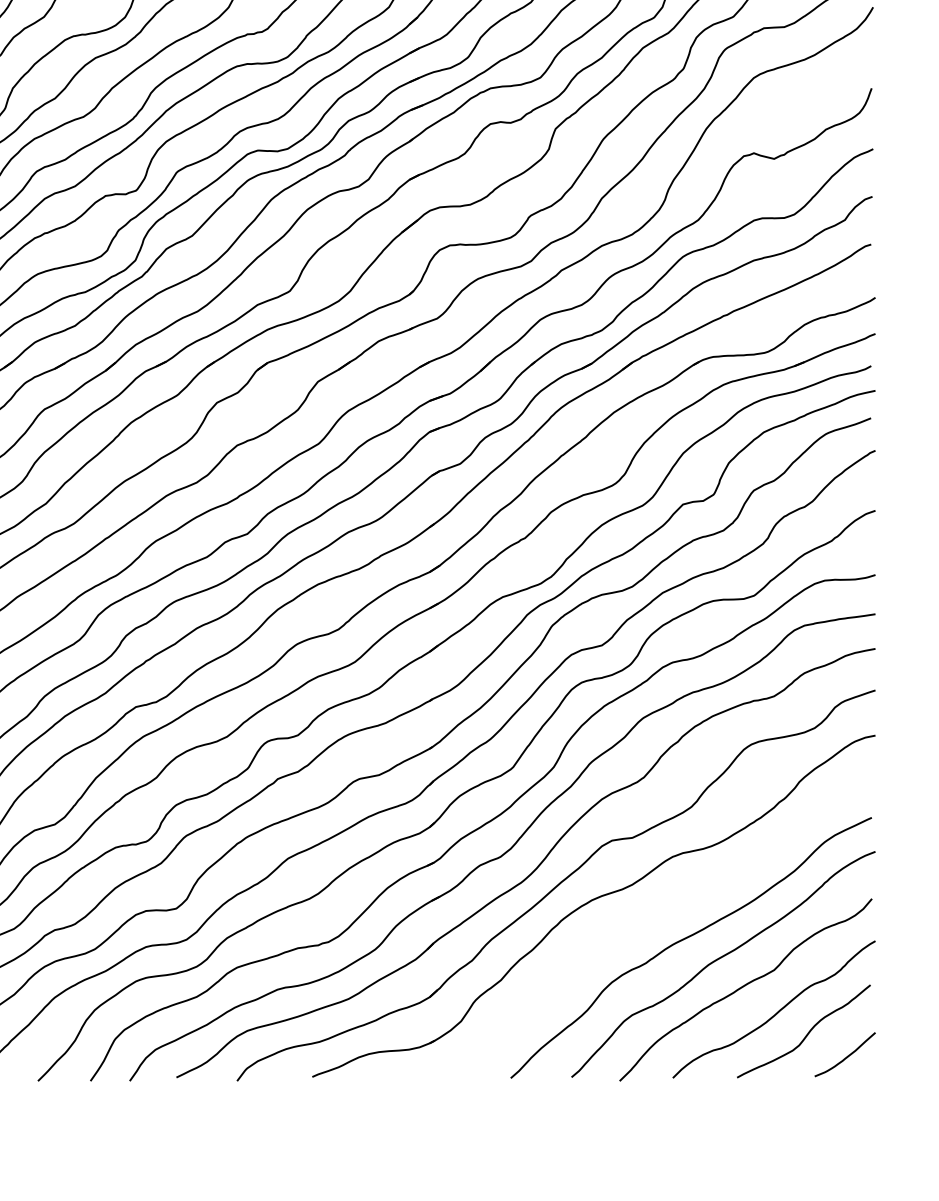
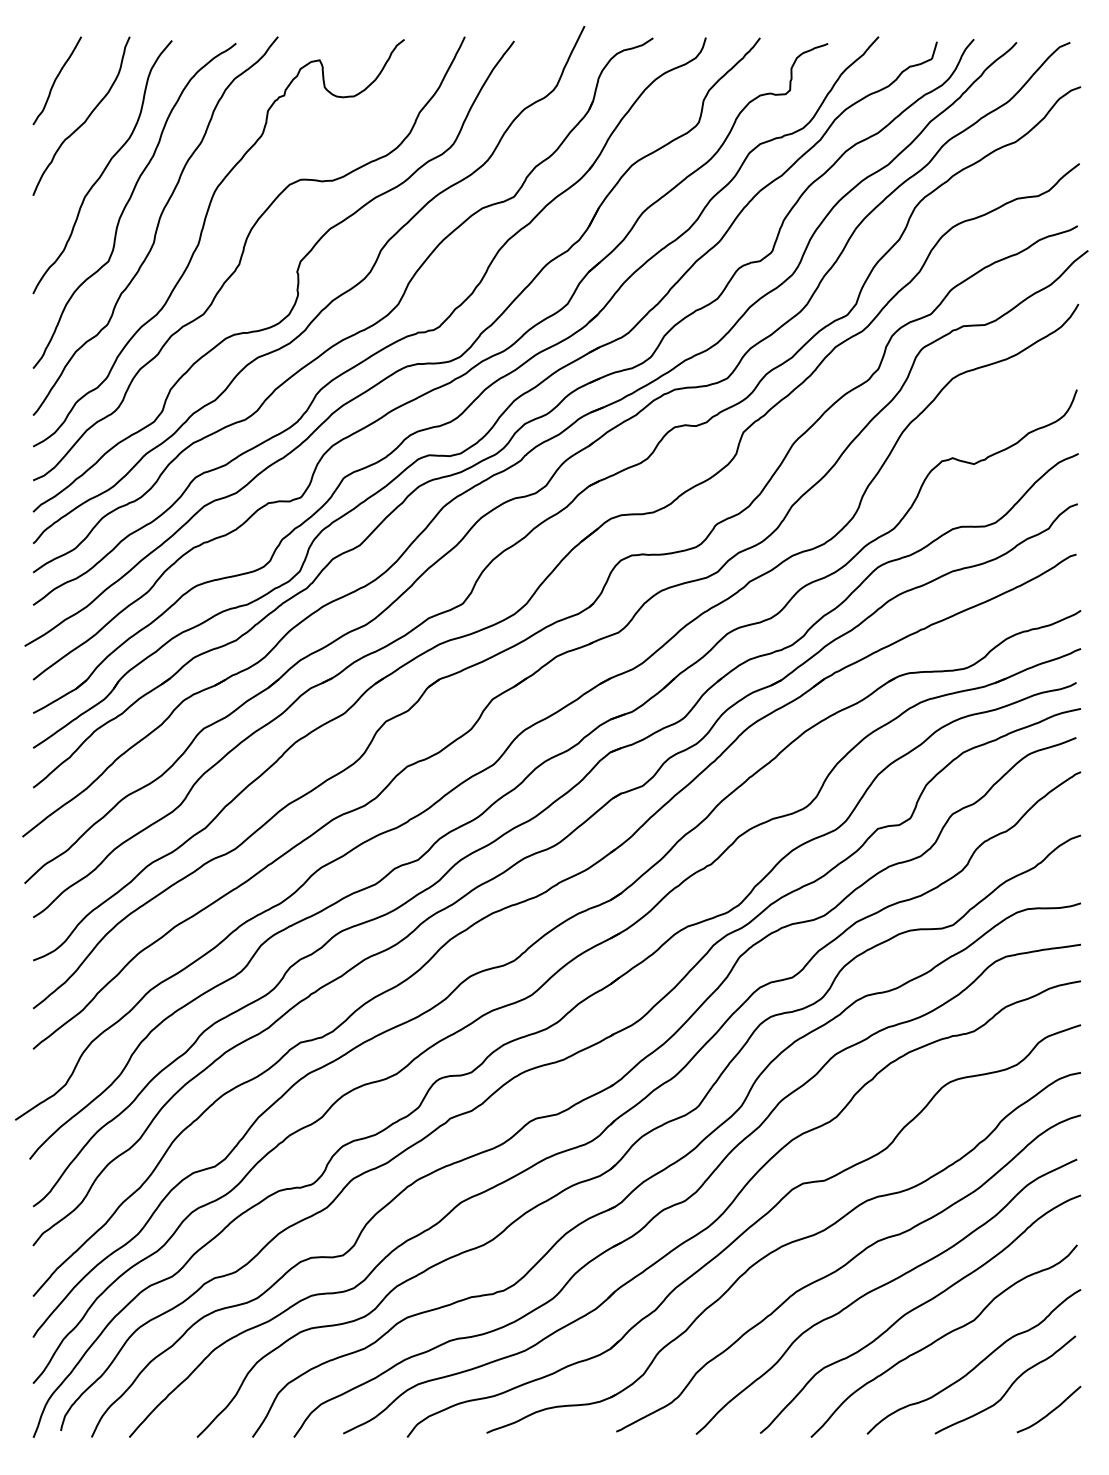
curve: (650, 920) -> (843, 1267), added

